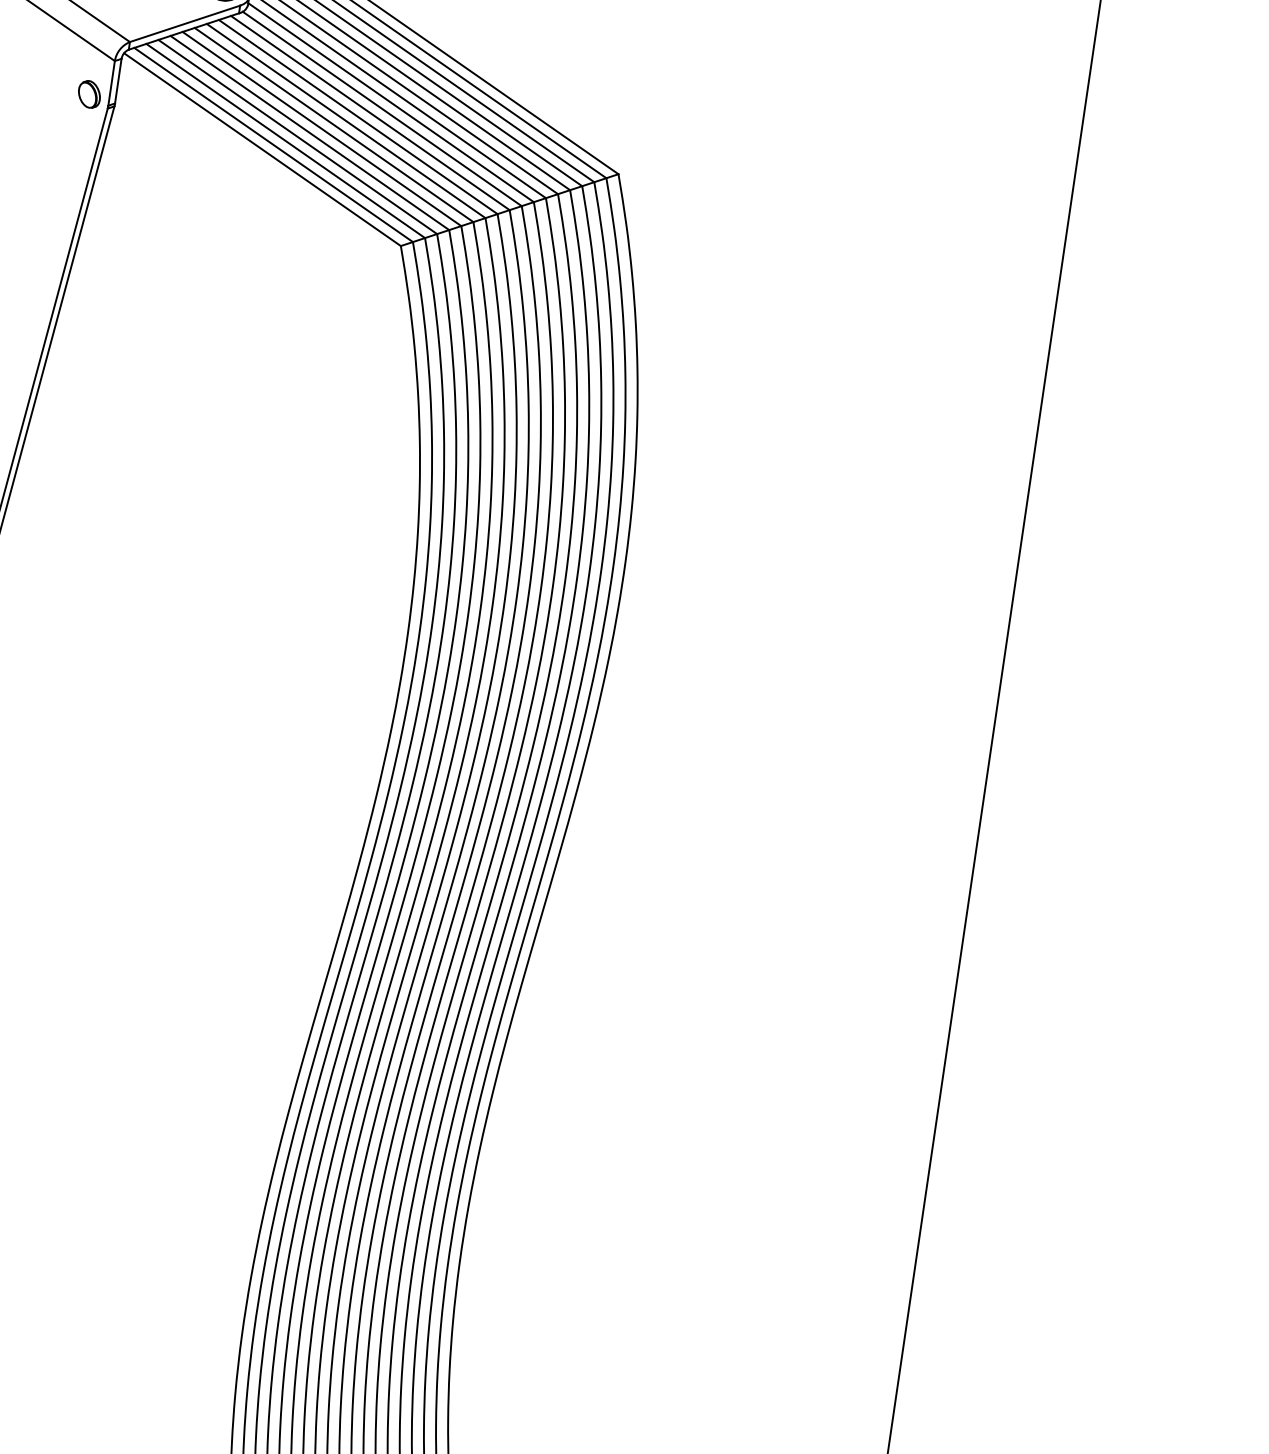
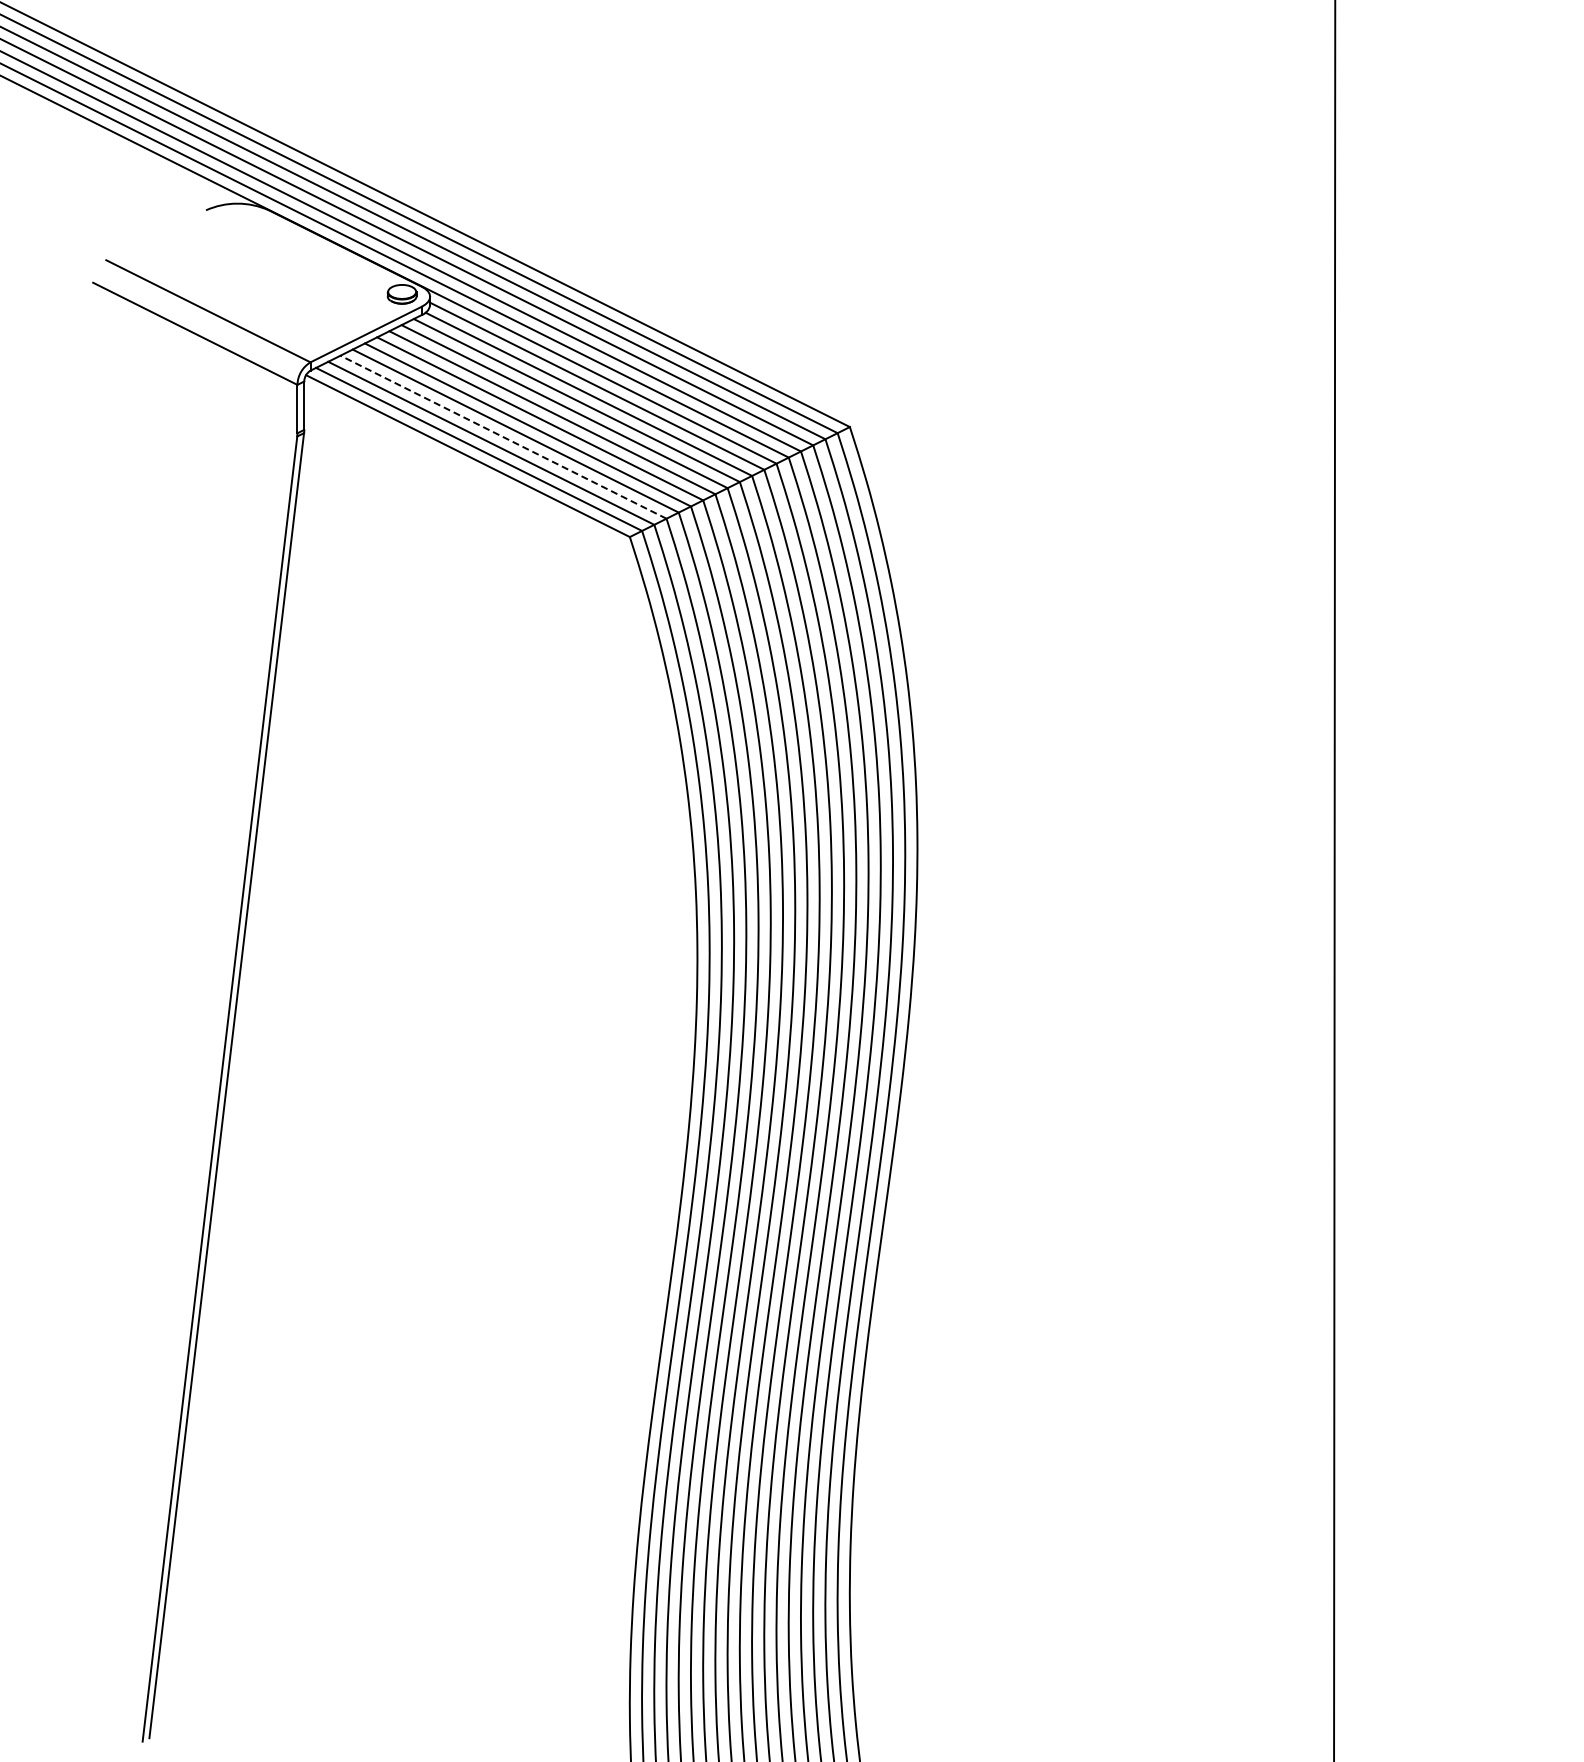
part: (89, 94) -> (275, 424), removed
line: (297, 136) -> (503, 436), solid -> dashed

